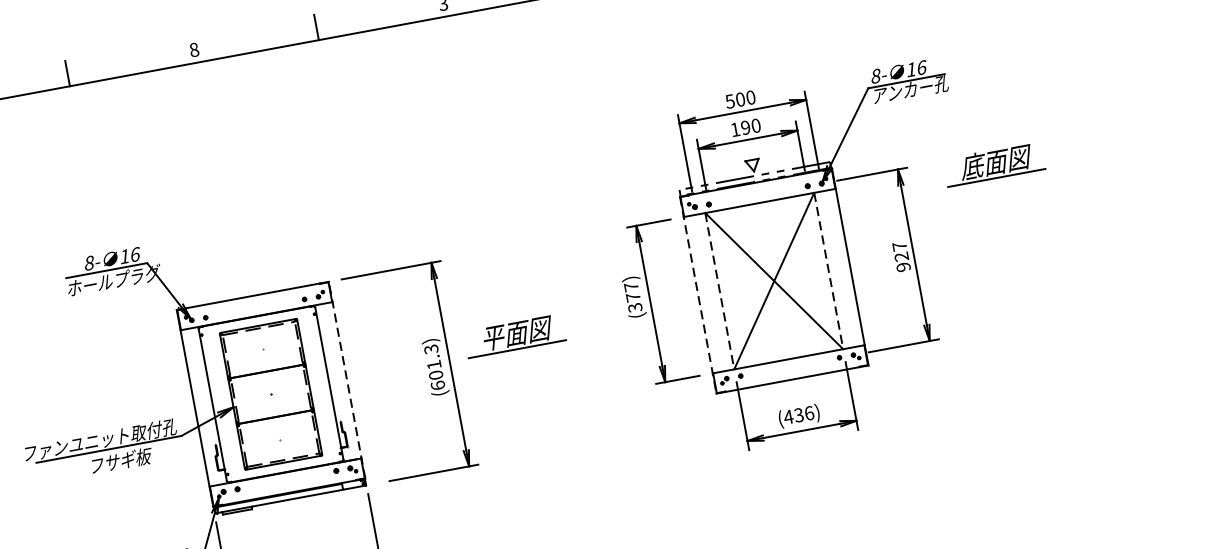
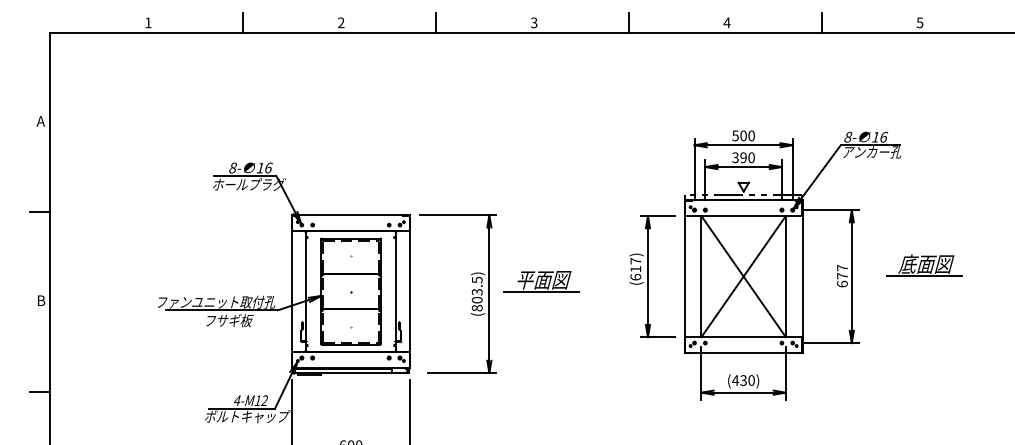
text: (194, 49) -> (341, 22), 8 -> 2
text: (735, 129) -> (735, 157), 190 -> 390
part: (993, 164) -> (924, 265), moved
text: (902, 261) -> (842, 279), 927 -> 677
line: (828, 270) -> (785, 276), dashed -> solid
line: (719, 291) -> (701, 276), dashed -> solid
line: (698, 296) -> (684, 277), dashed -> solid
text: (633, 302) -> (635, 273), (377) -> (617)
text: (433, 366) -> (476, 293), (601.3) -> (803.5)
line: (346, 380) -> (409, 291), dashed -> solid
text: (809, 413) -> (751, 380), (436) -> (430)

